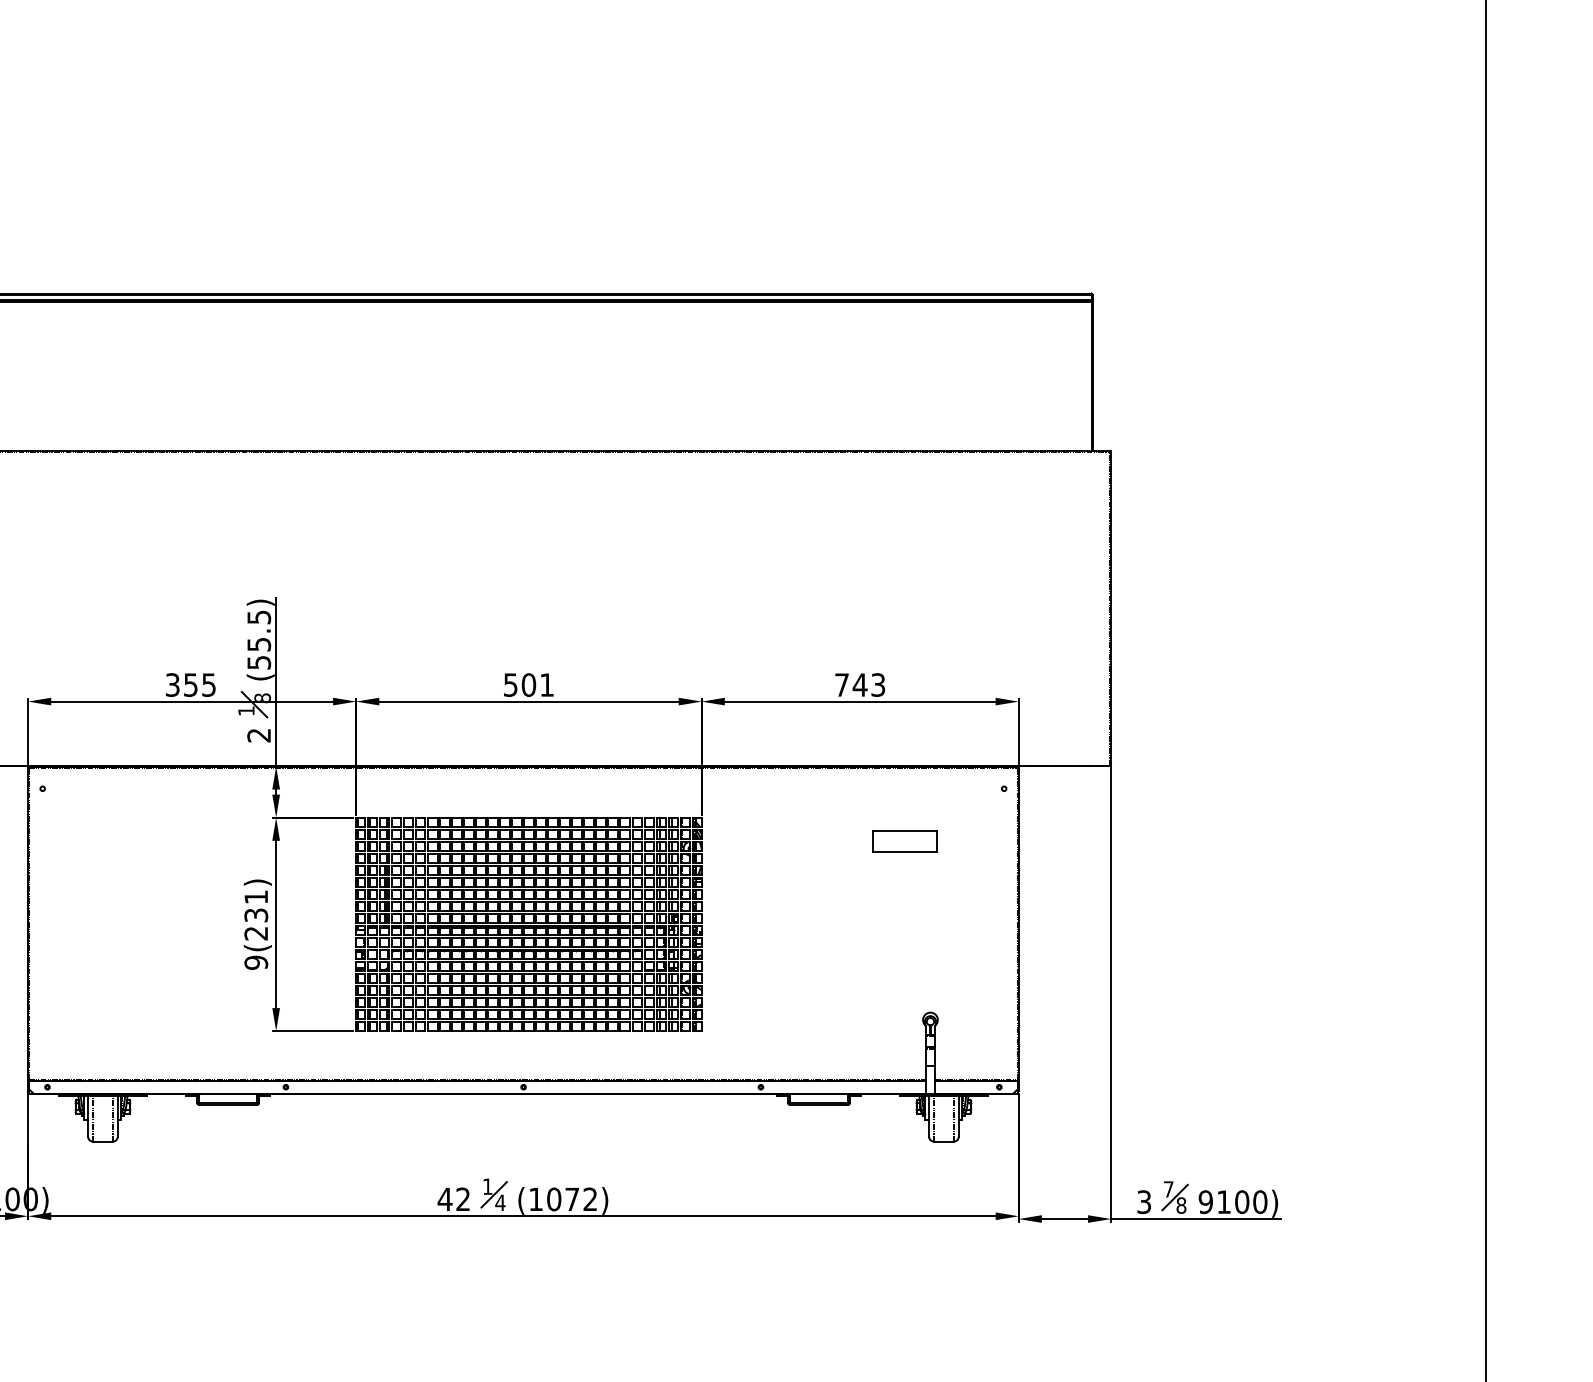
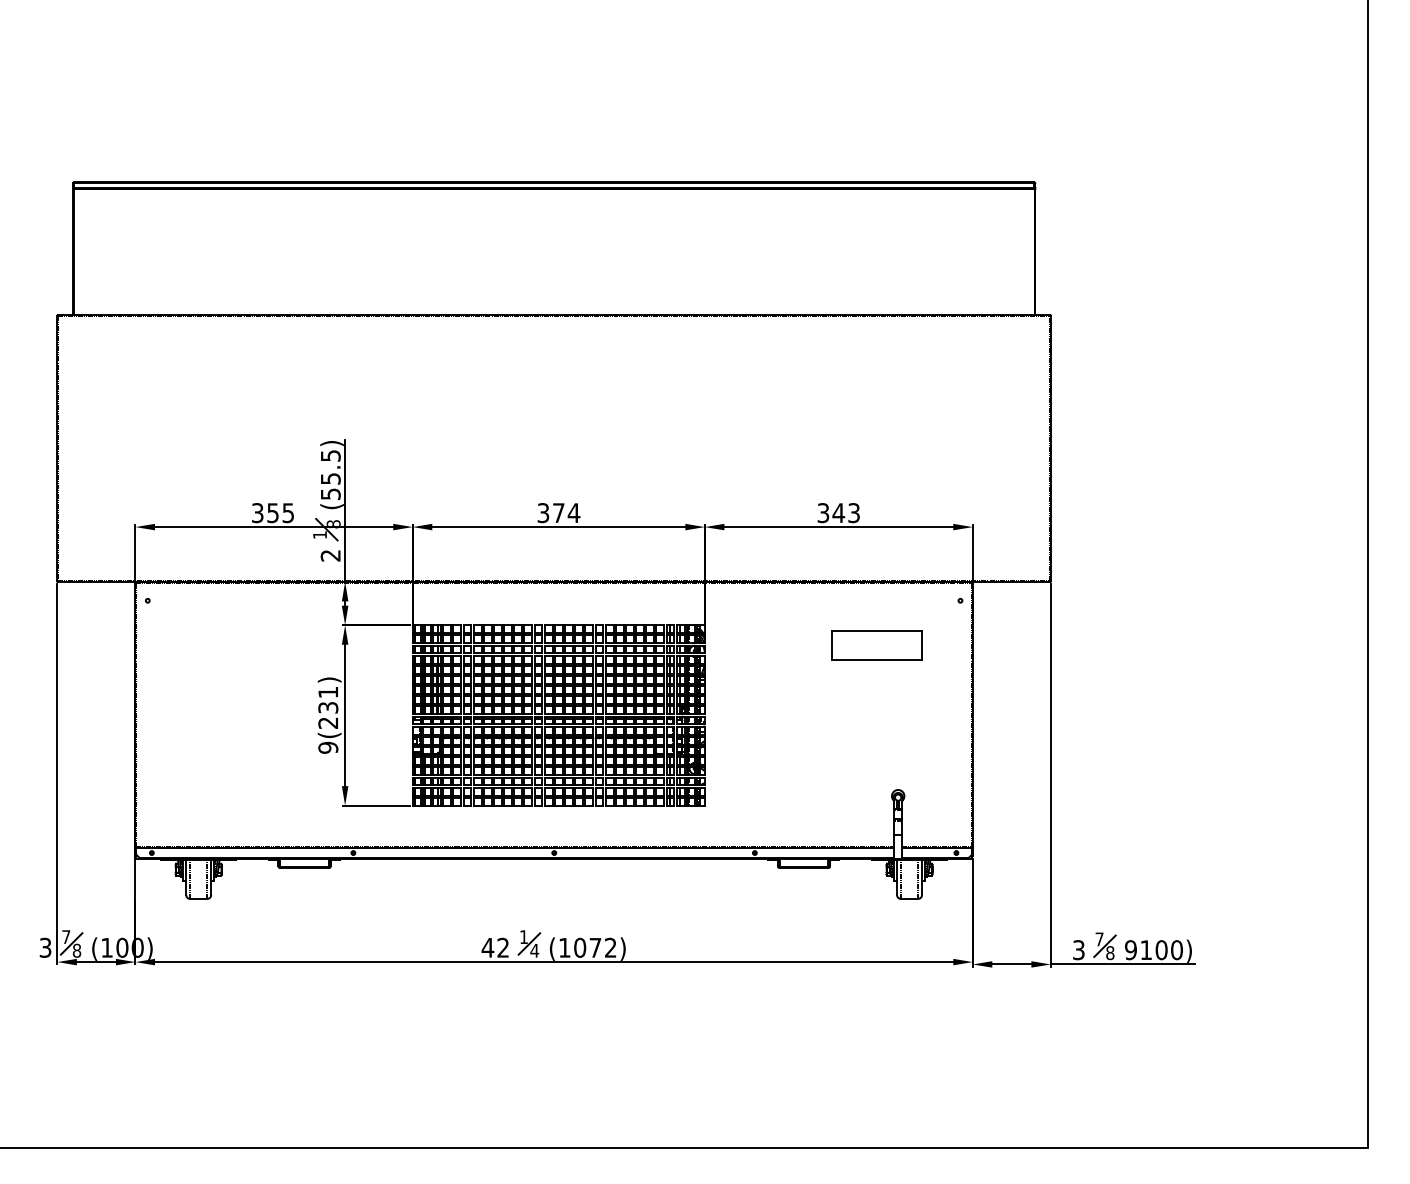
text: (529, 685) -> (559, 513), 501 -> 374
text: (842, 685) -> (823, 513), 743 -> 343
part: (904, 841) -> (876, 645), size x1.67

